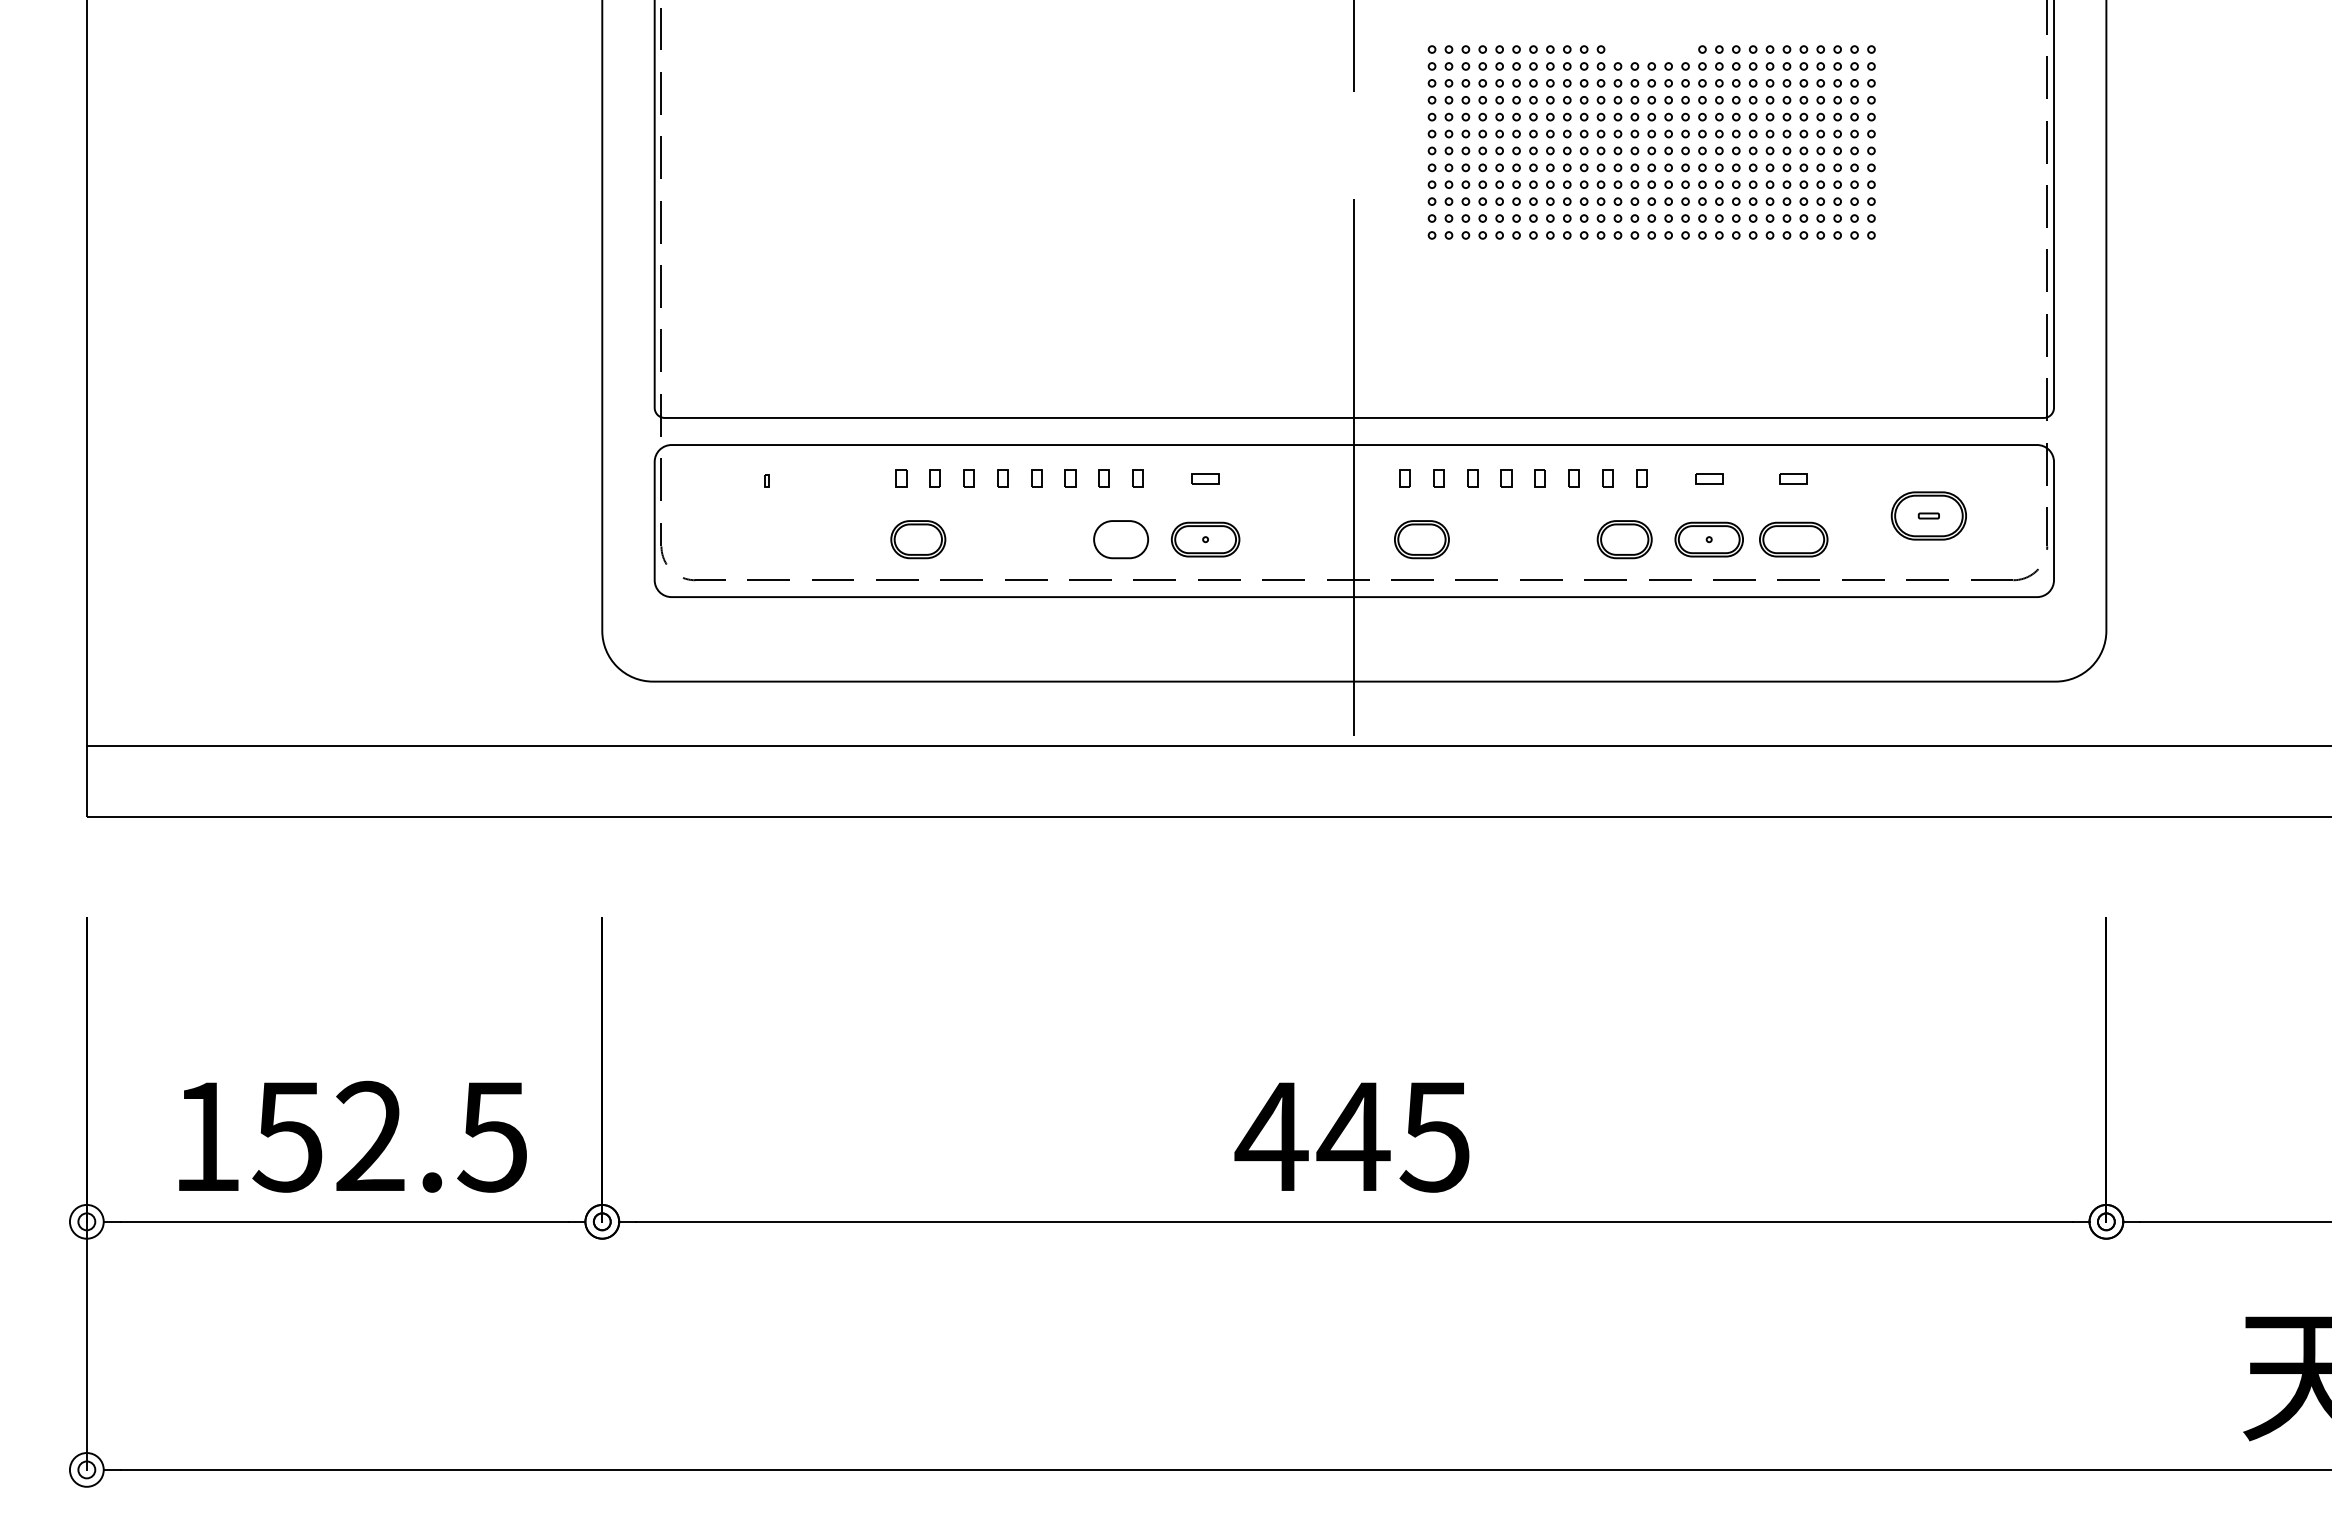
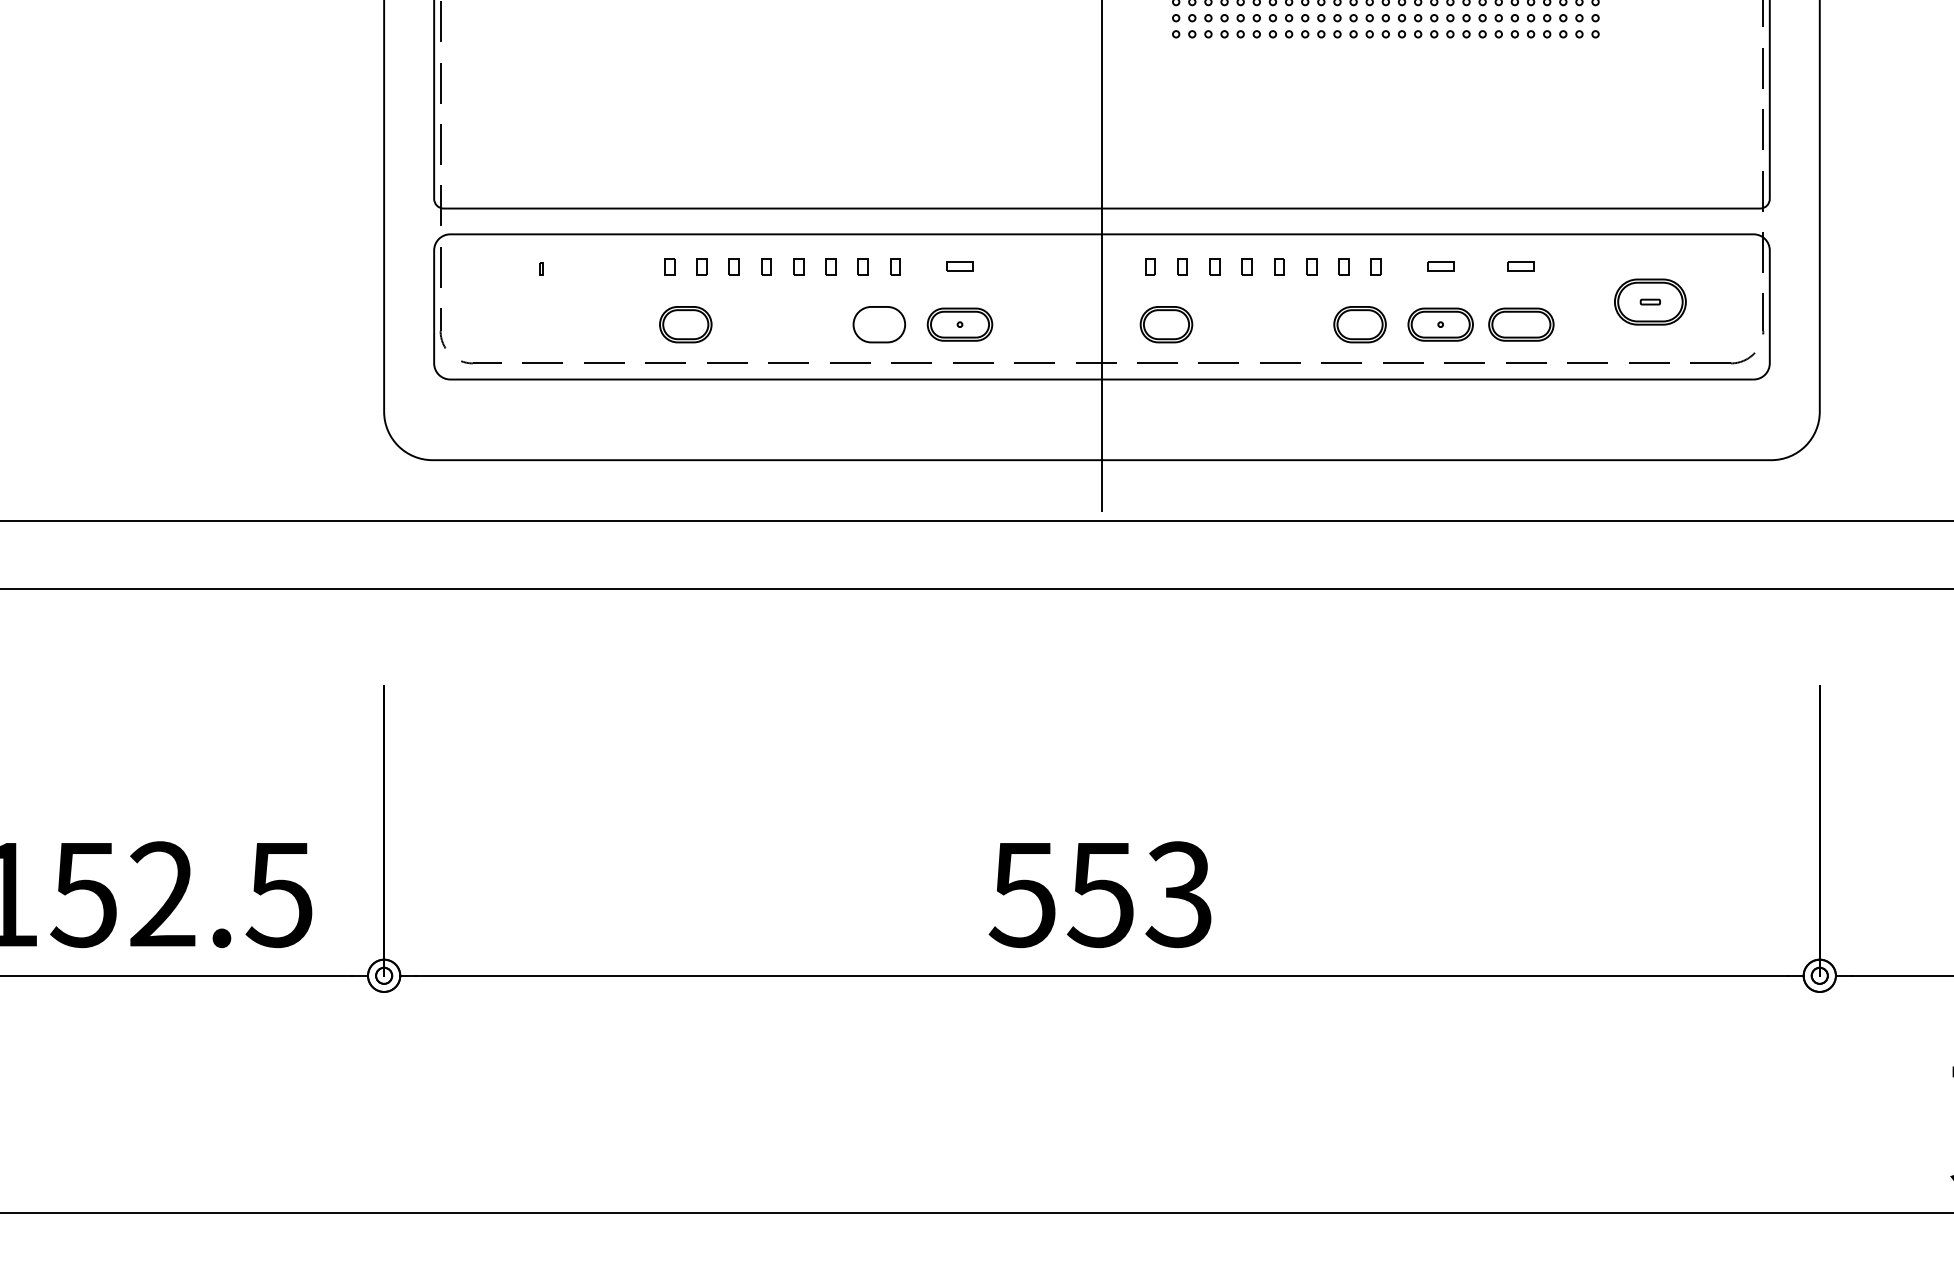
text: (1351, 1136) -> (1099, 894), 445 -> 553

